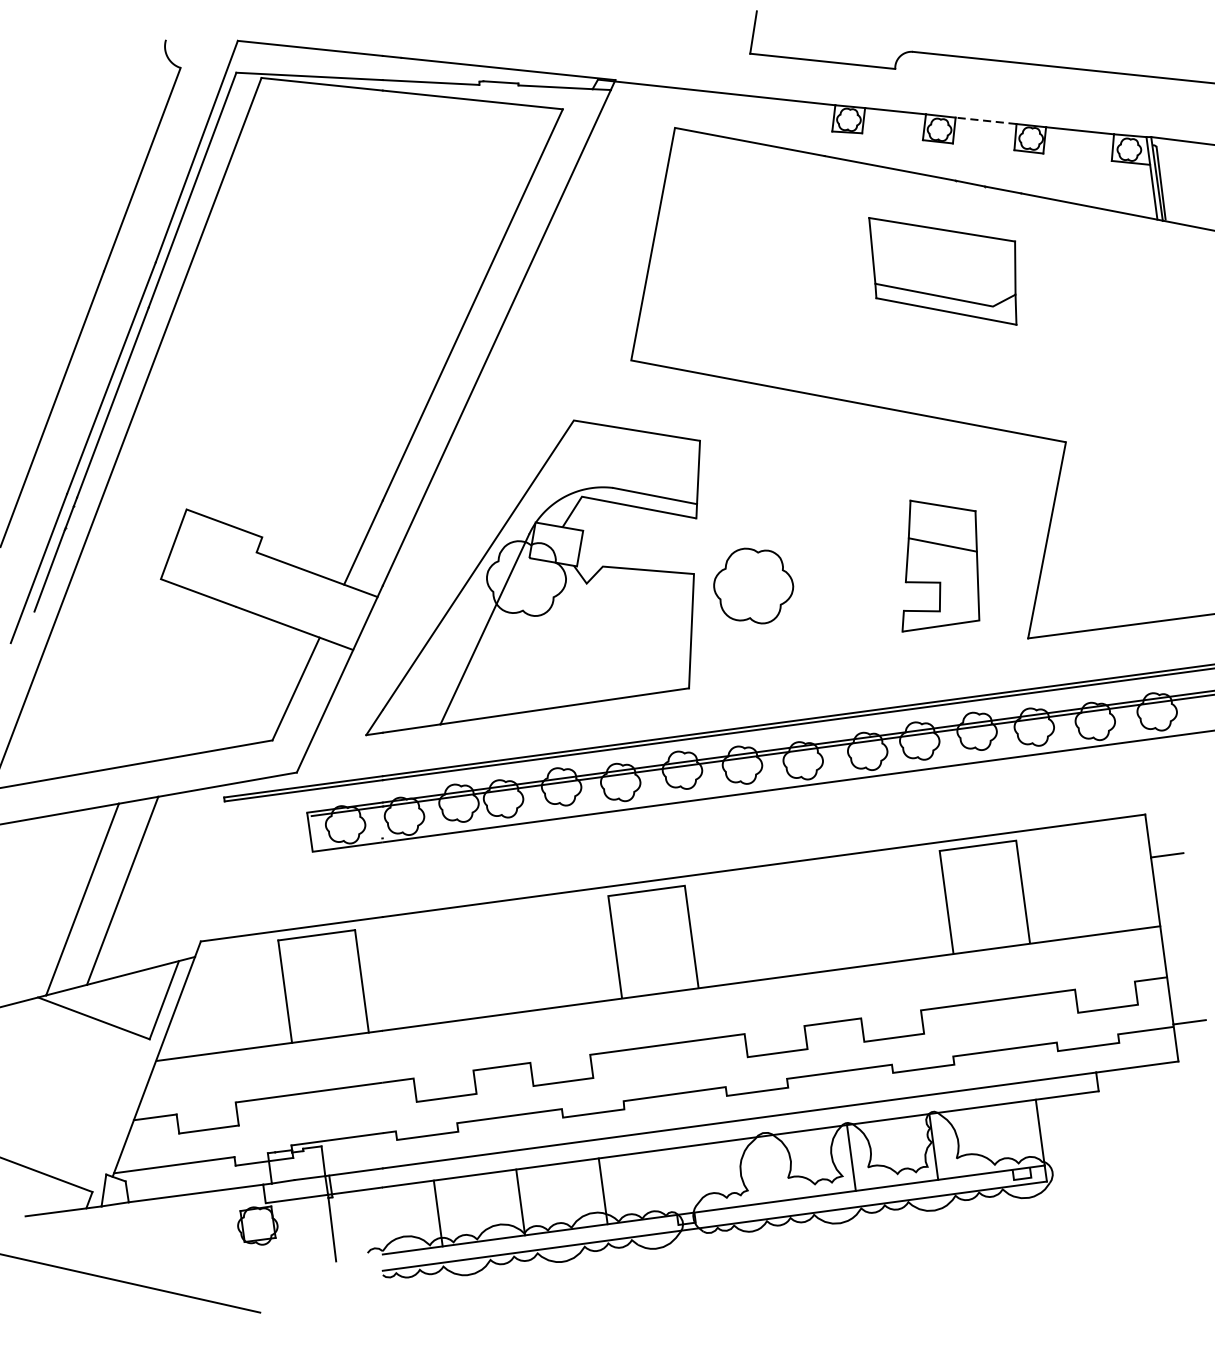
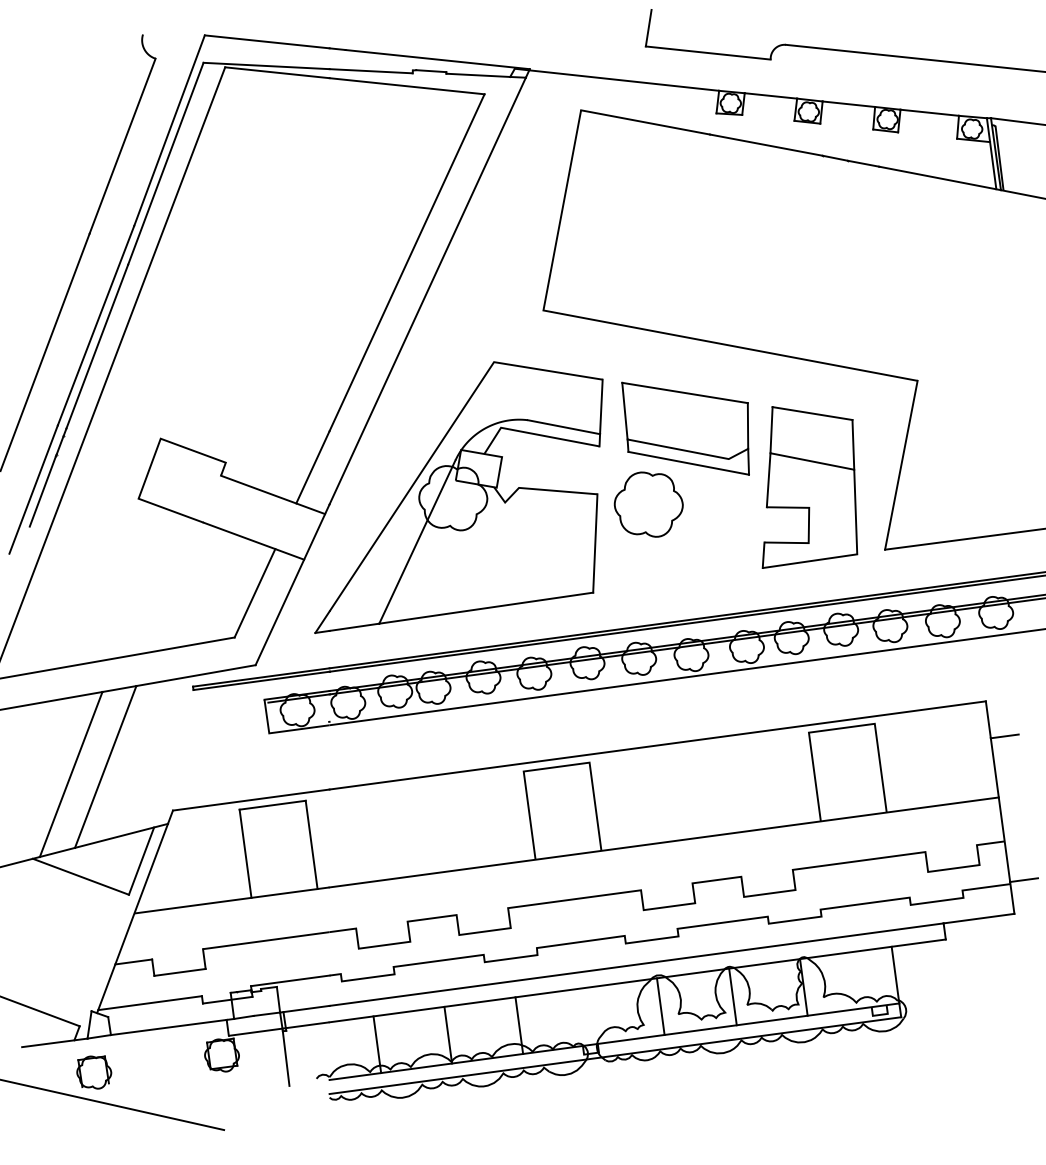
line: (985, 121) -> (848, 104), dashed -> solid
part: (942, 271) -> (685, 428), moved
part: (940, 566) -> (809, 487), size x1.43
line: (767, 1169) -> (660, 1006), added
part: (109, 1245) -> (94, 1072), added

